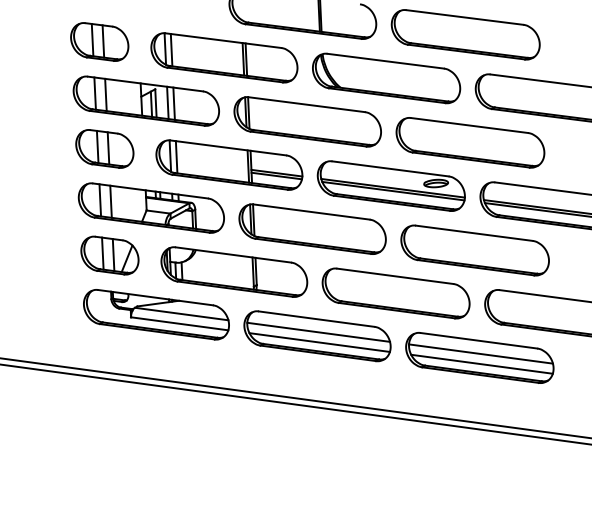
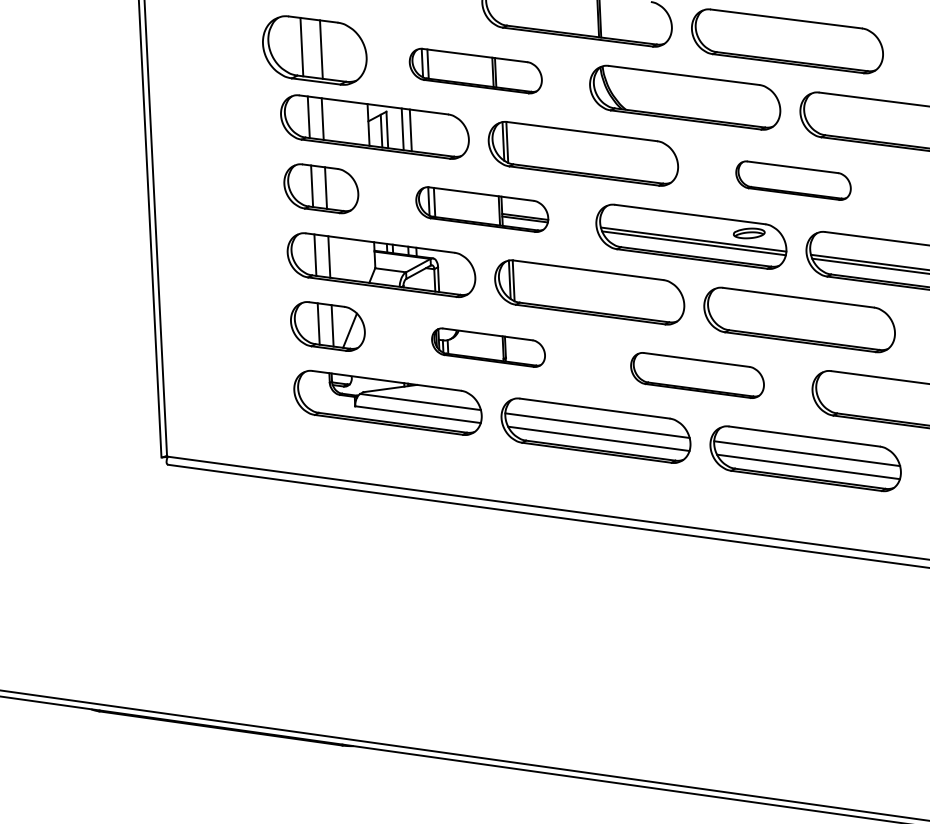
part: (99, 41) -> (314, 50), size x1.4
part: (224, 57) -> (475, 70), size x0.7
part: (470, 142) -> (793, 180), size x0.6
part: (229, 164) -> (482, 209), size x0.7
part: (234, 271) -> (488, 347), size x0.6
part: (396, 293) -> (697, 375), size x0.7

